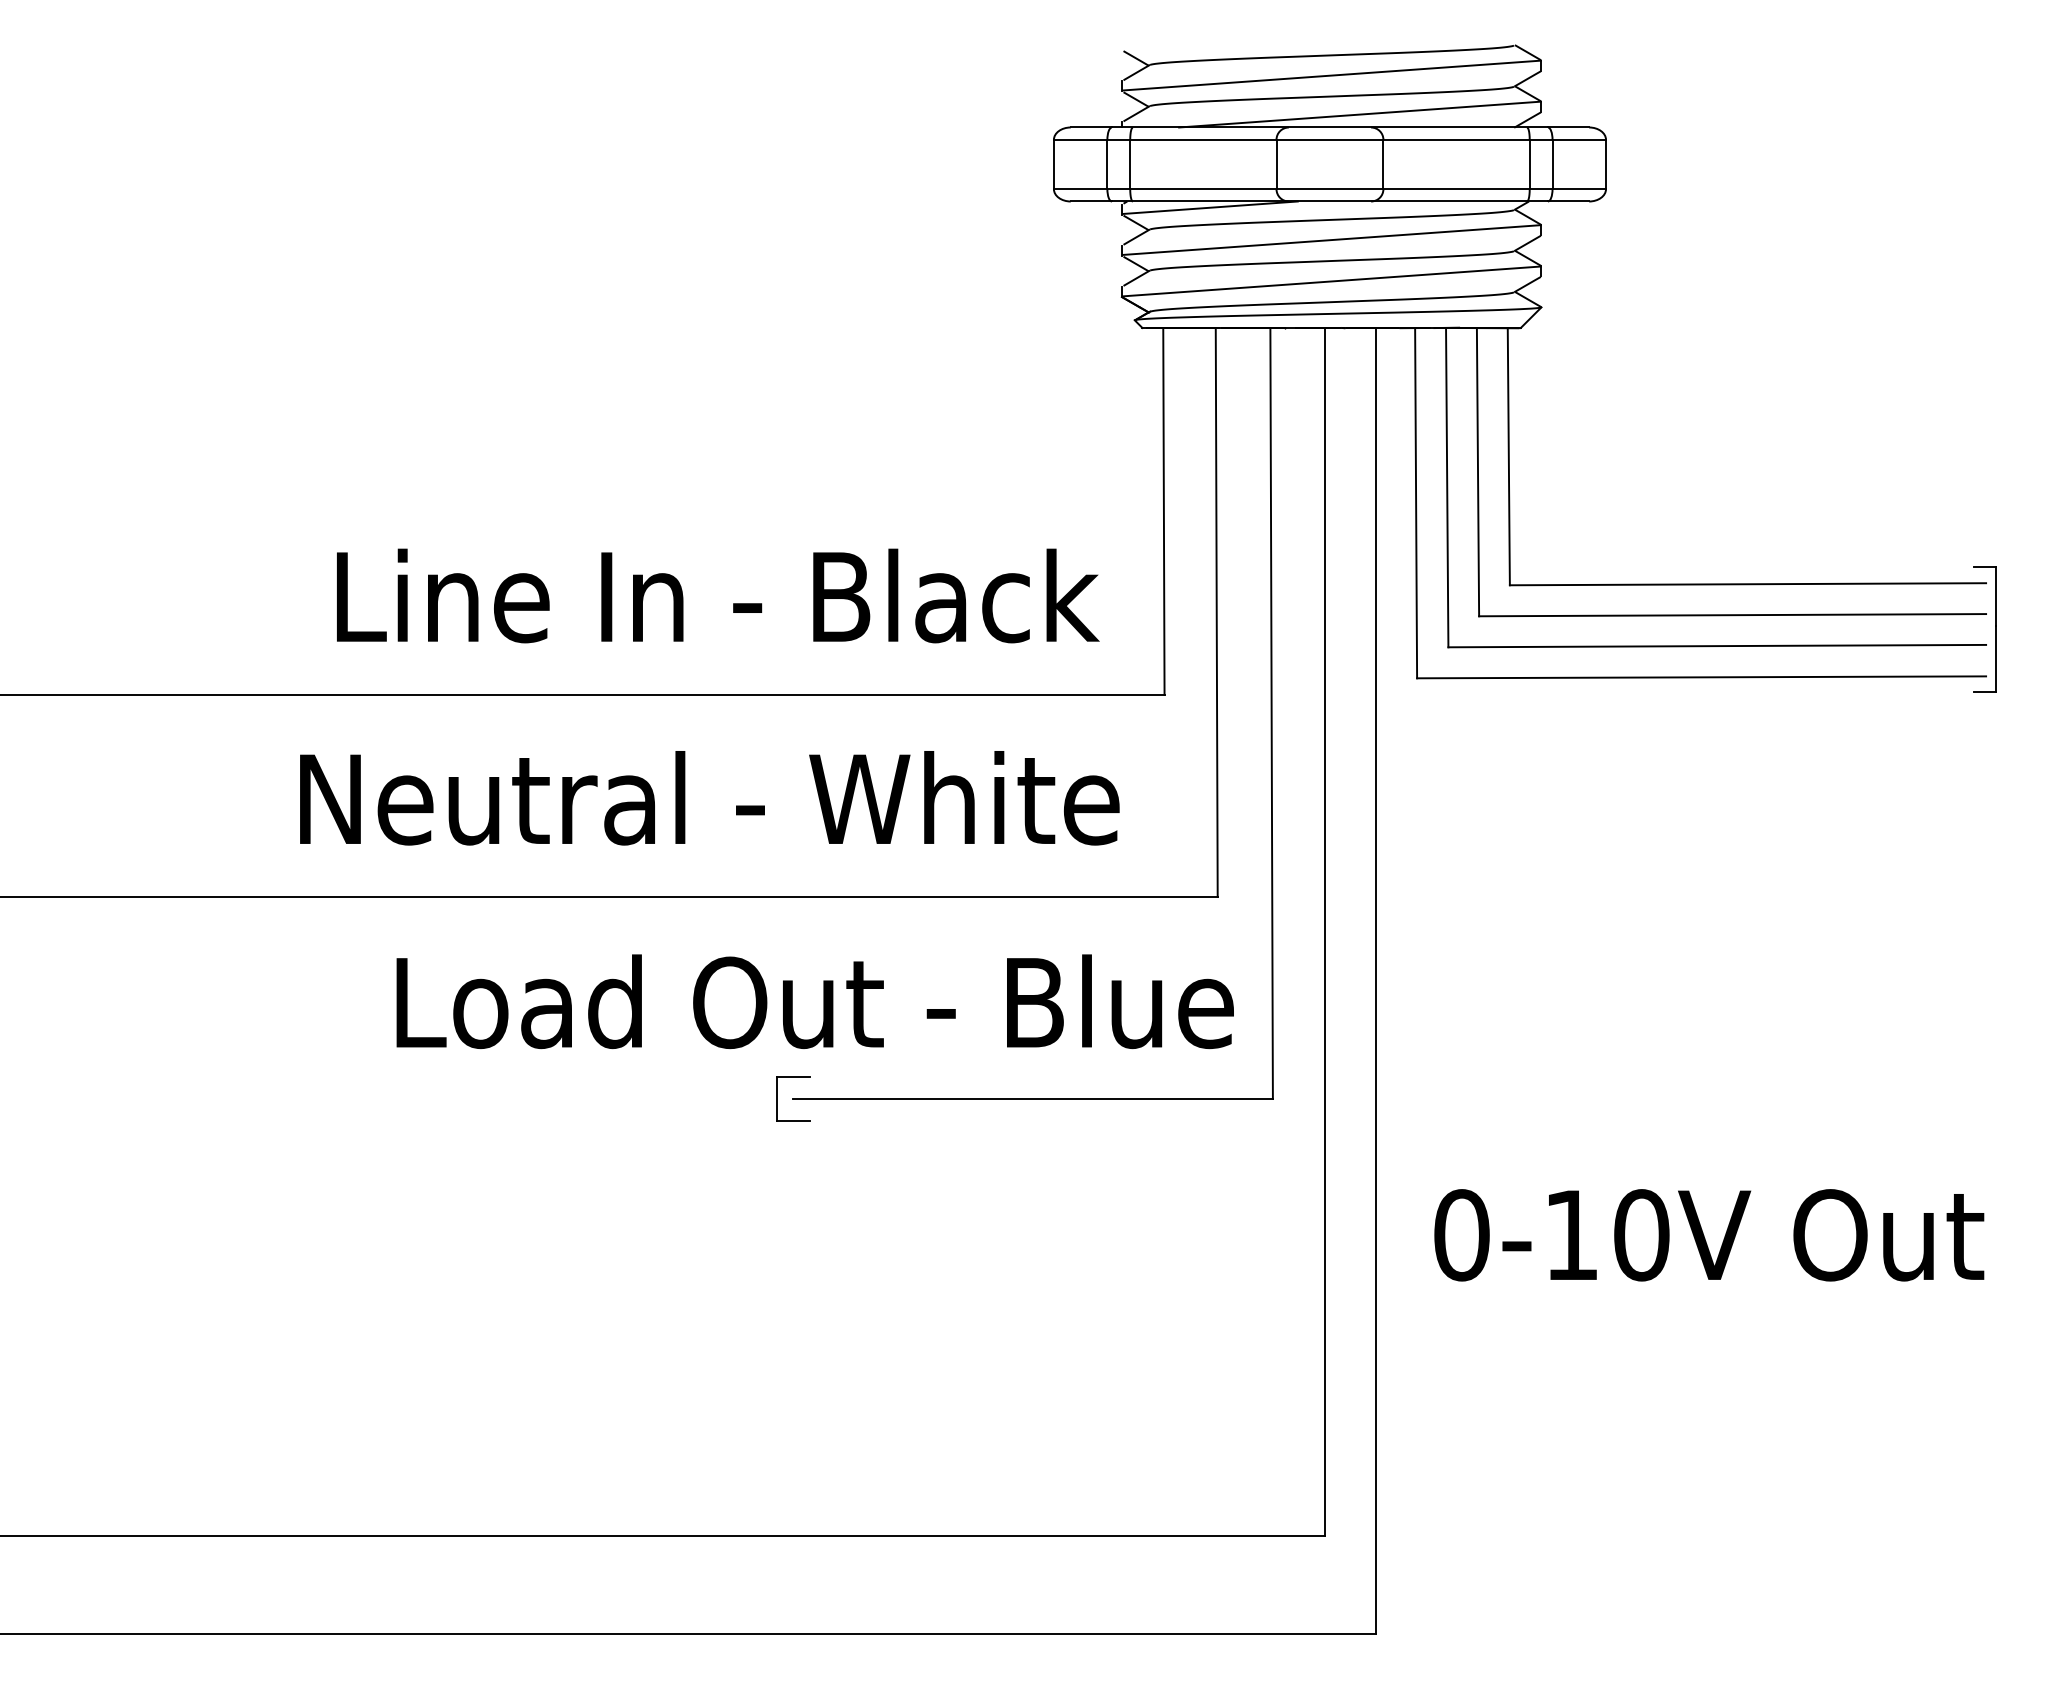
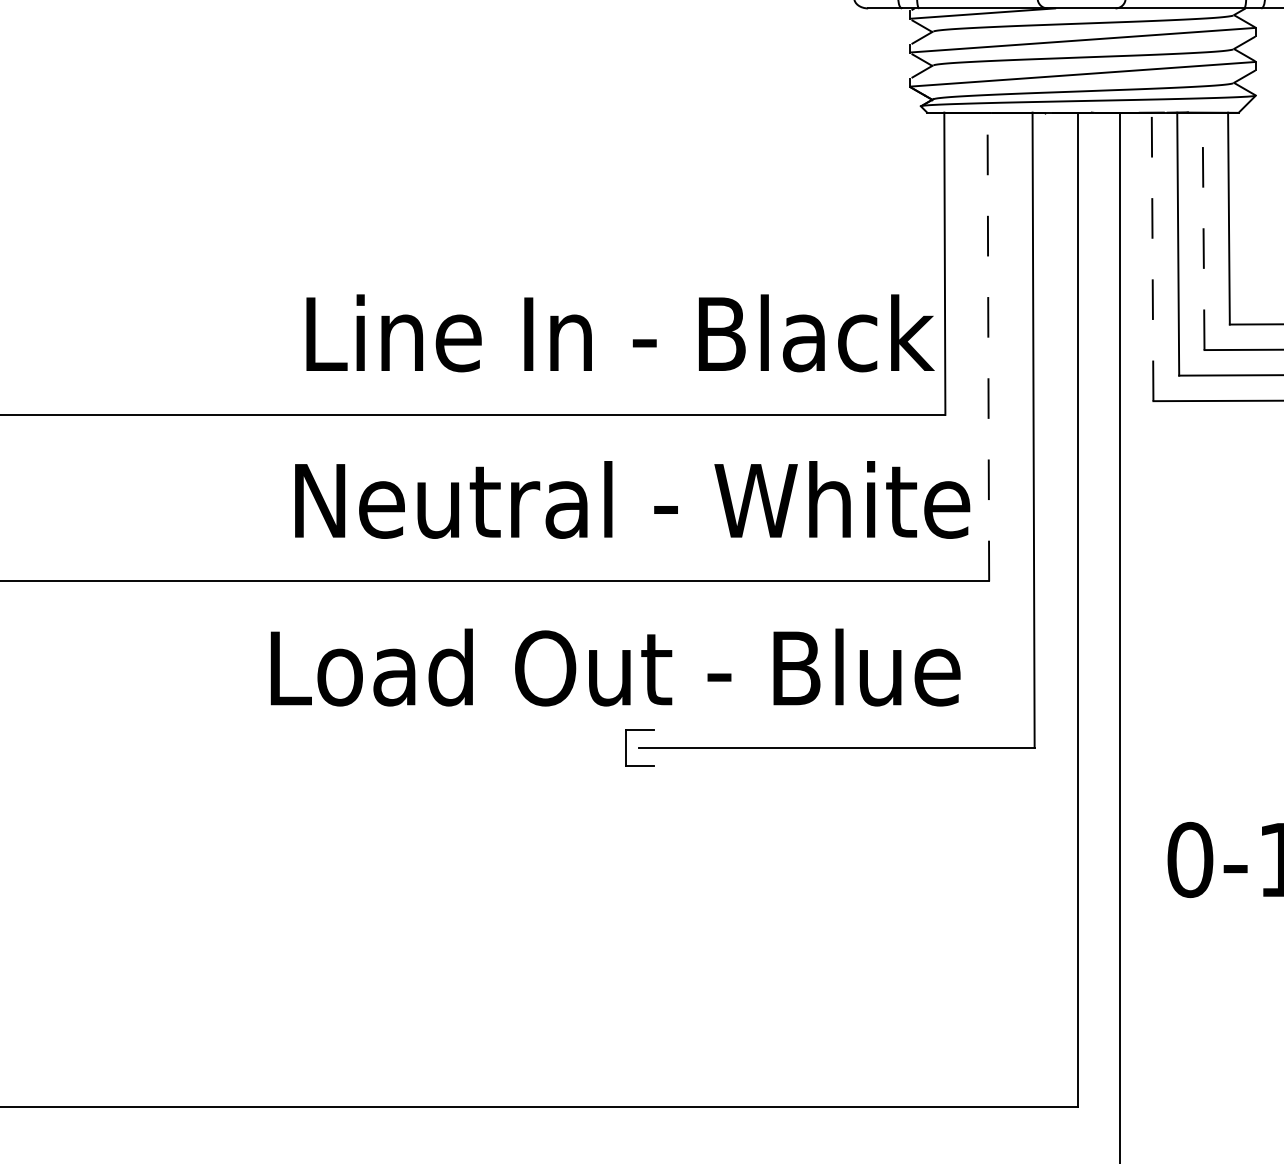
line: (1478, 471) -> (1203, 230), solid -> dashed
line: (1416, 502) -> (1152, 256), solid -> dashed
text: (718, 595) -> (620, 332), moved
line: (1216, 612) -> (988, 346), solid -> dashed
text: (709, 798) -> (632, 500), moved
text: (814, 1001) -> (615, 667), moved

